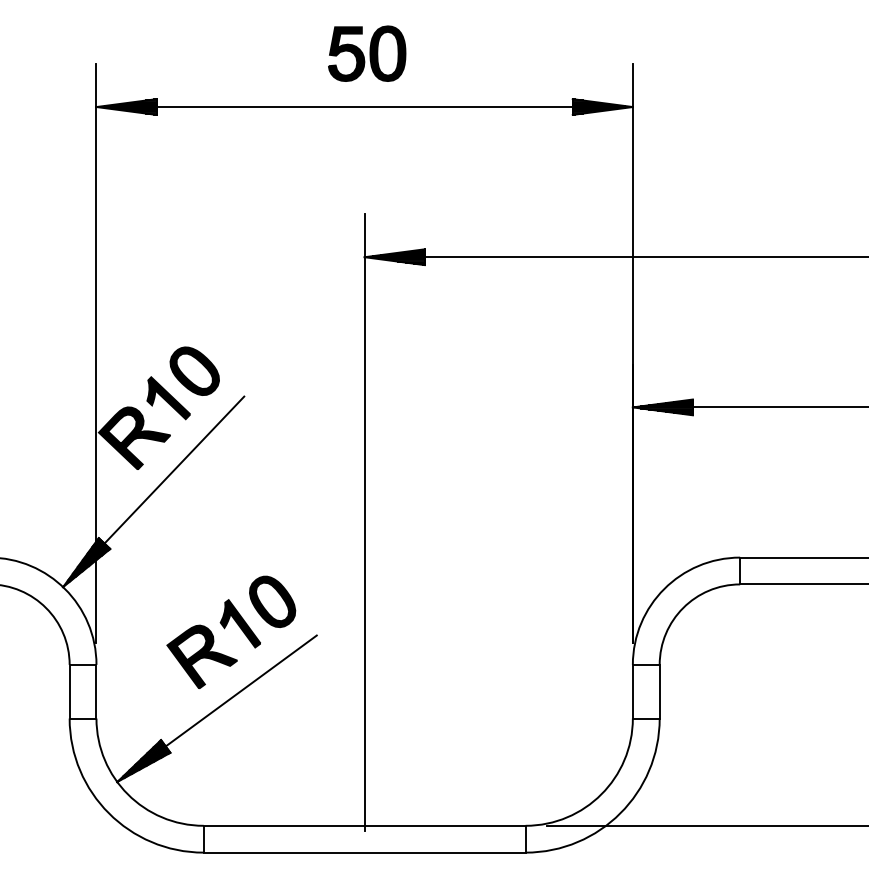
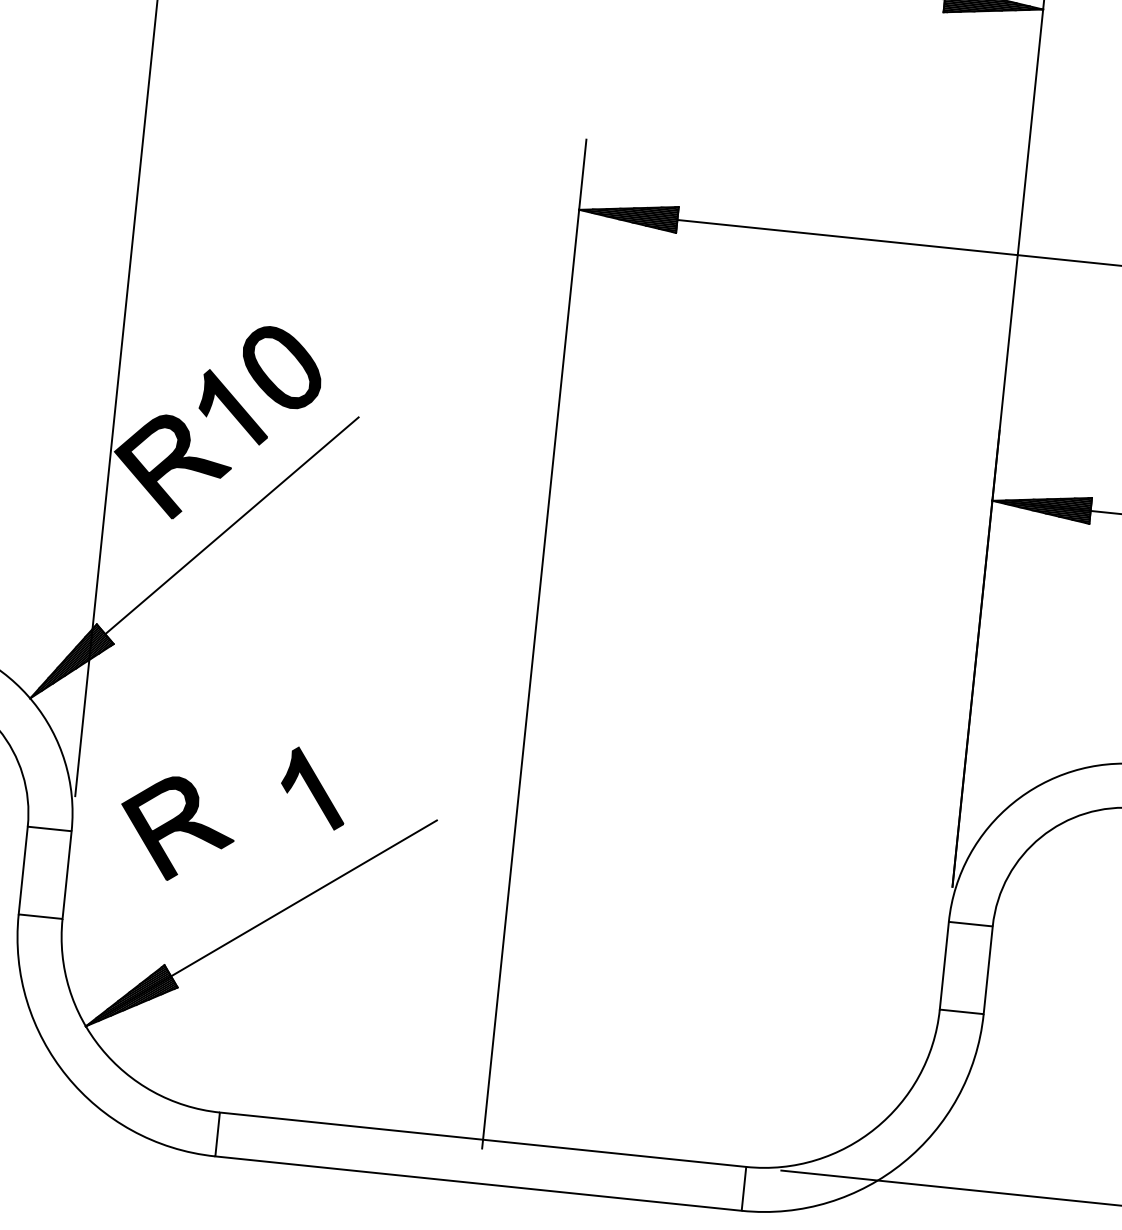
part: (272, 601) -> (370, 757), removed
part: (201, 656) -> (176, 828), moved

